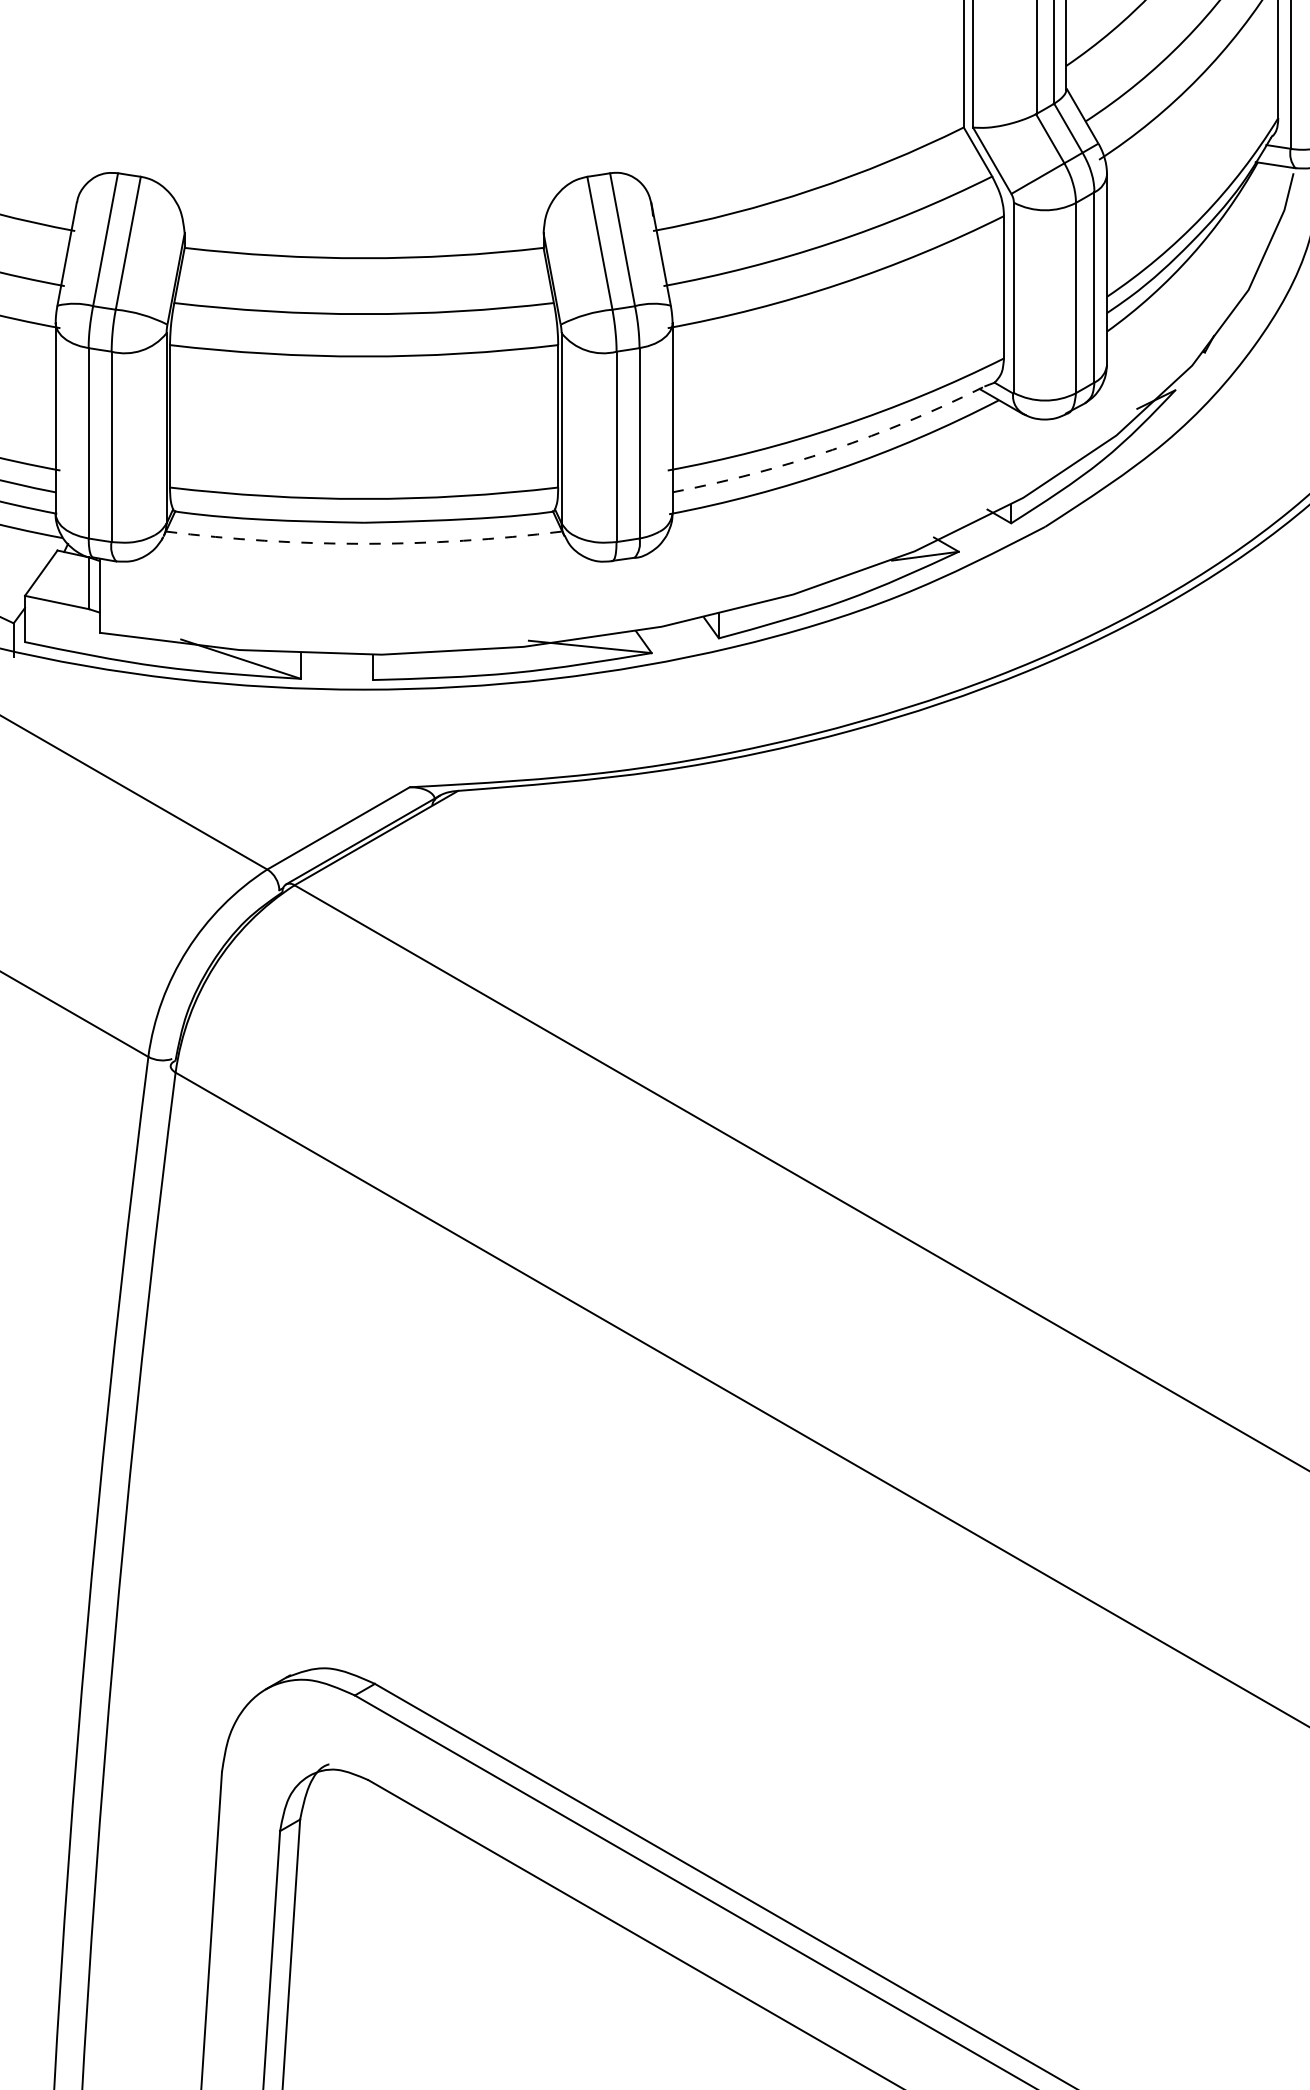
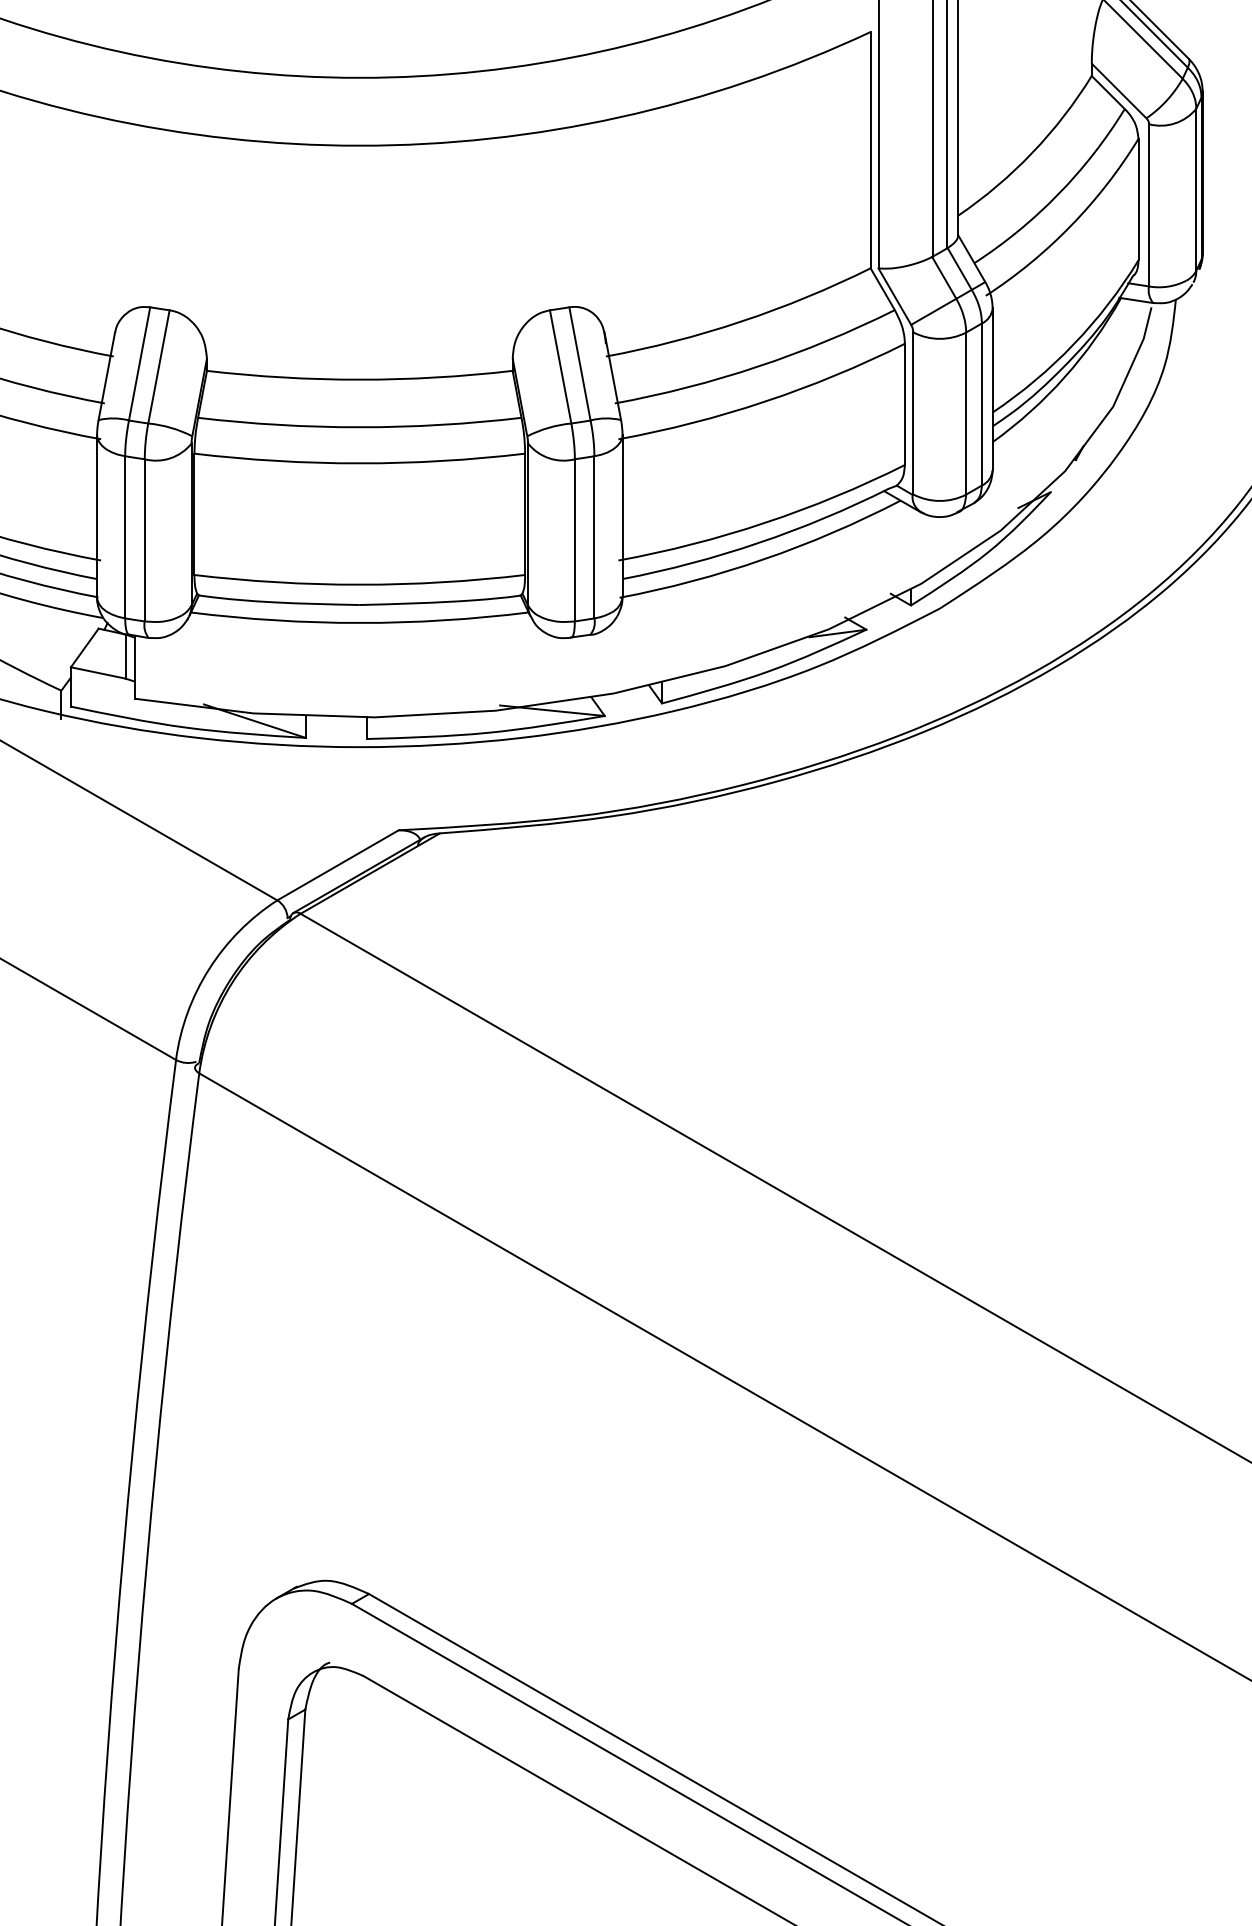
arc: (832, 449) -> (758, 542), dashed -> solid
arc: (363, 543) -> (359, 622), dashed -> solid

